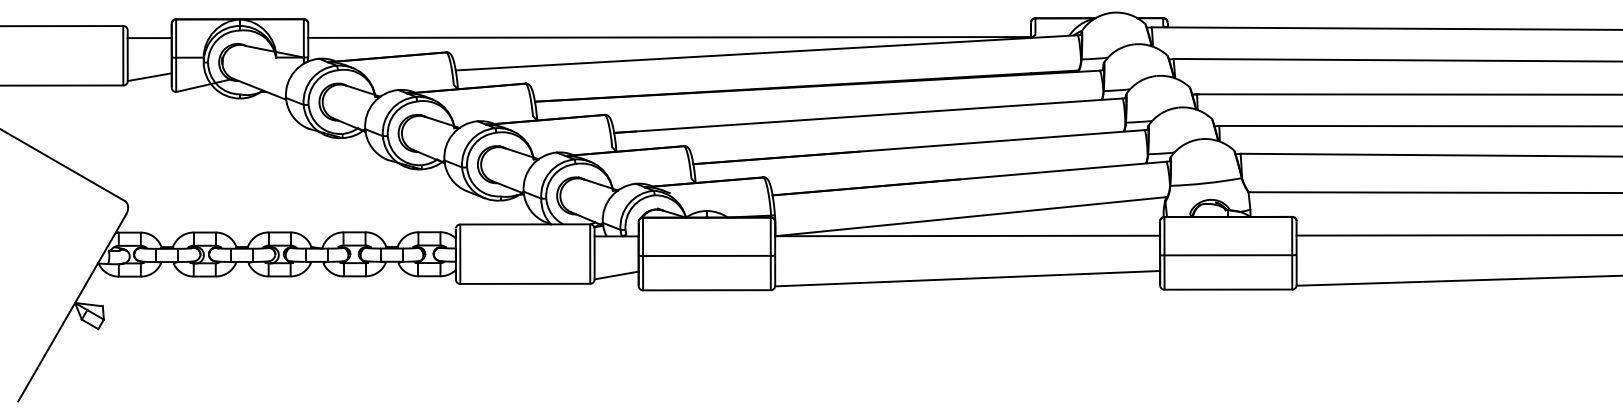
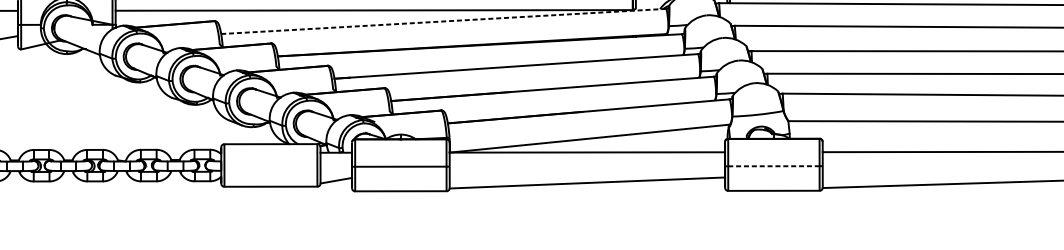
line: (766, 52) -> (443, 21), solid -> dashed
line: (1228, 255) -> (774, 166), solid -> dashed

